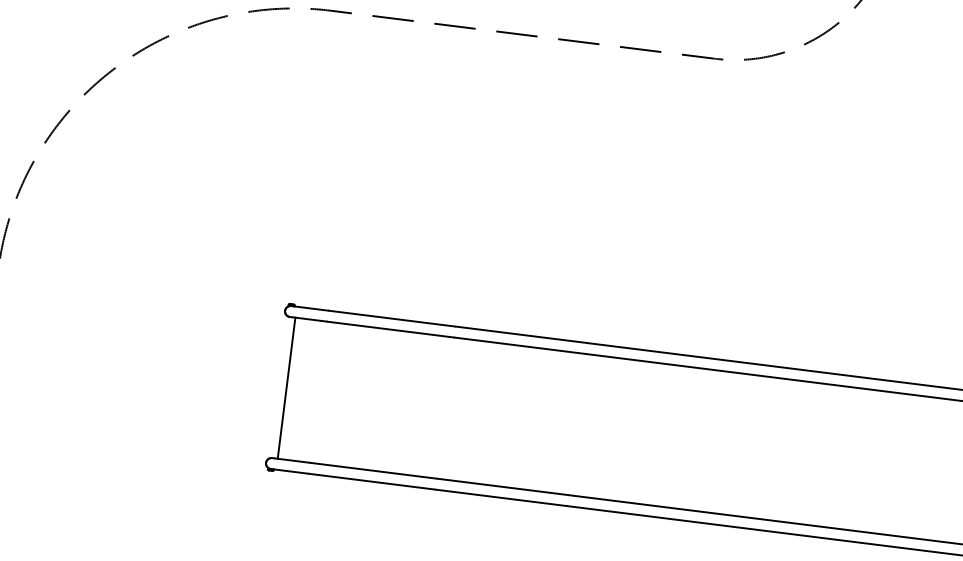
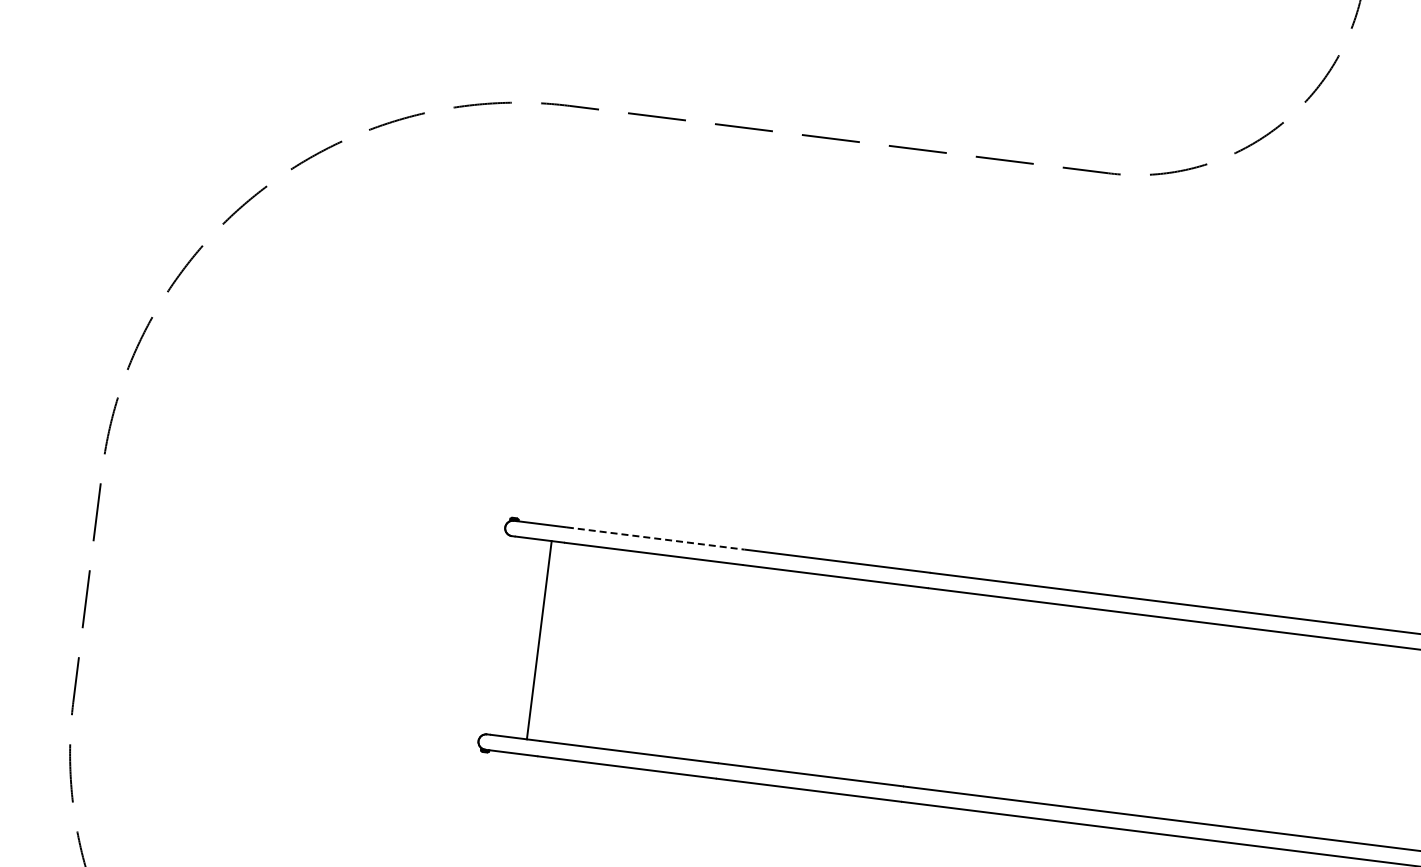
line: (392, 318) -> (656, 538), solid -> dashed
line: (285, 388) -> (538, 640), moved

